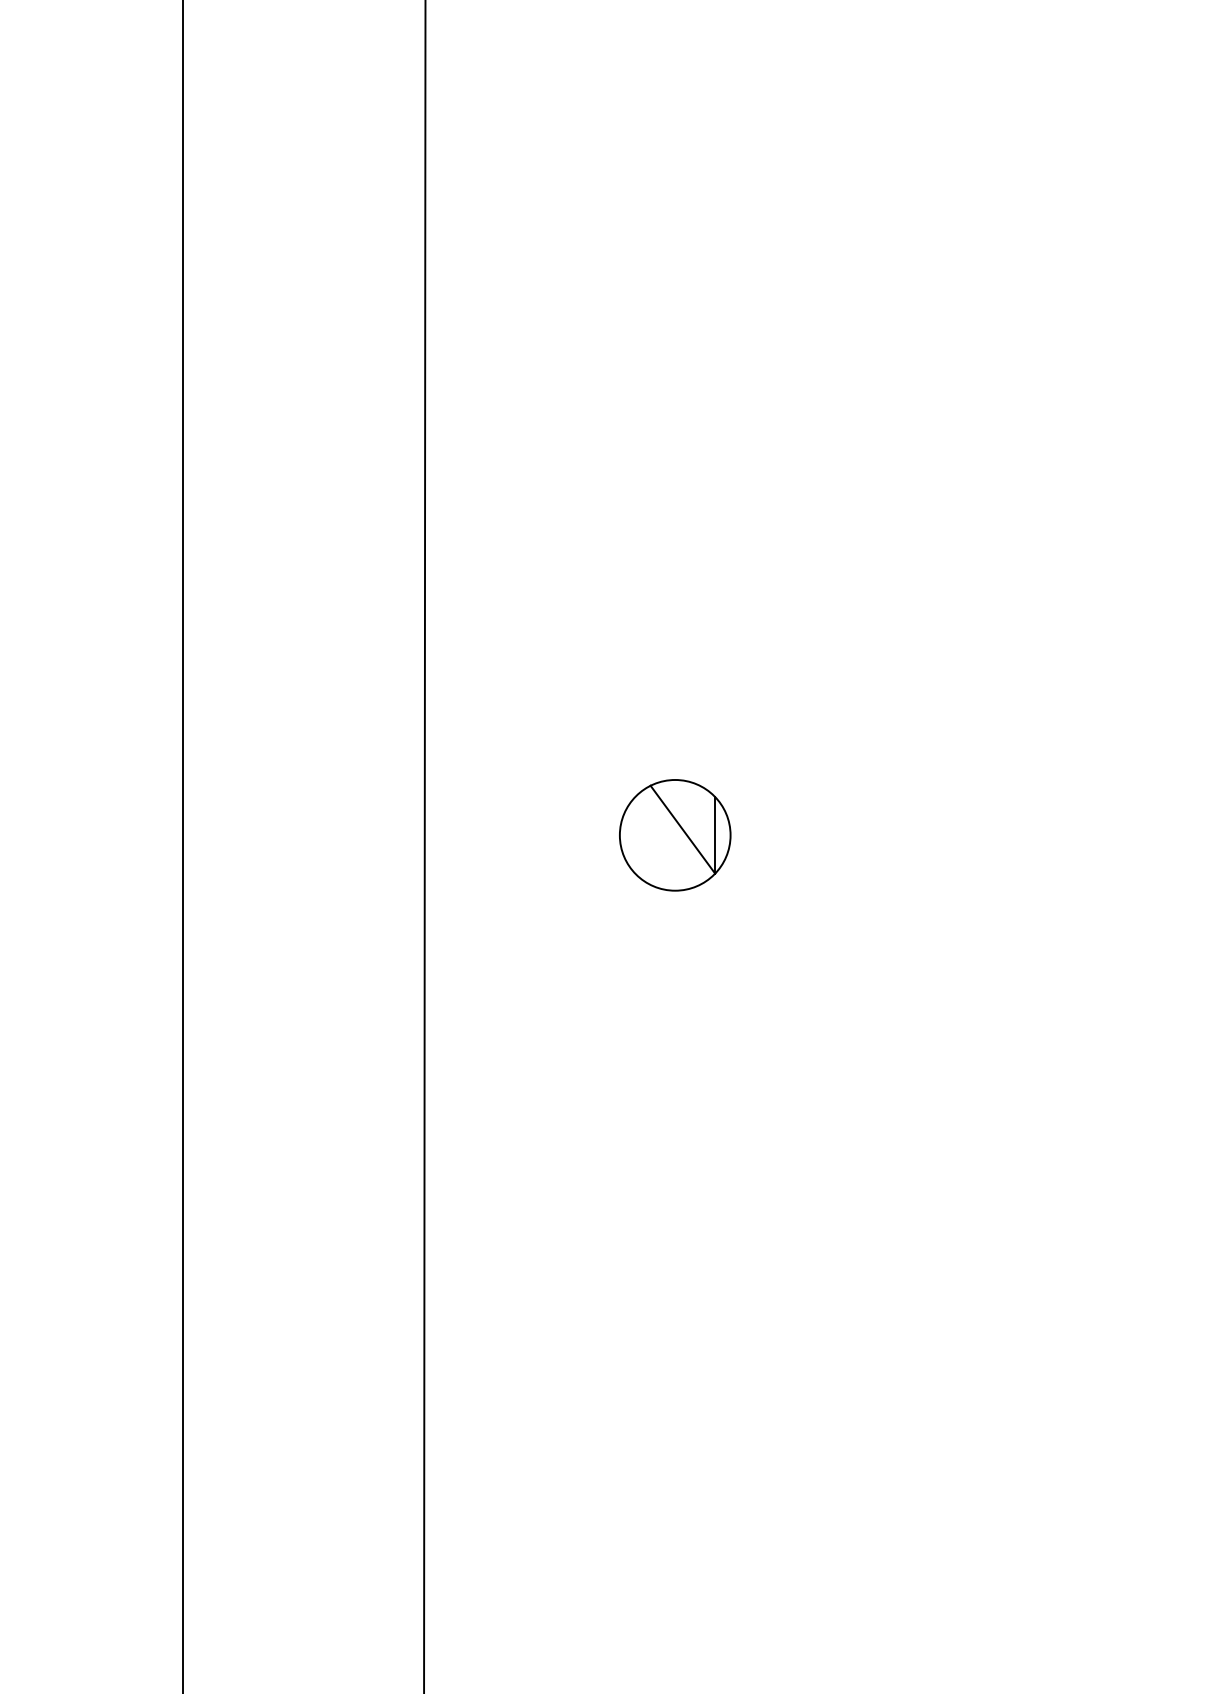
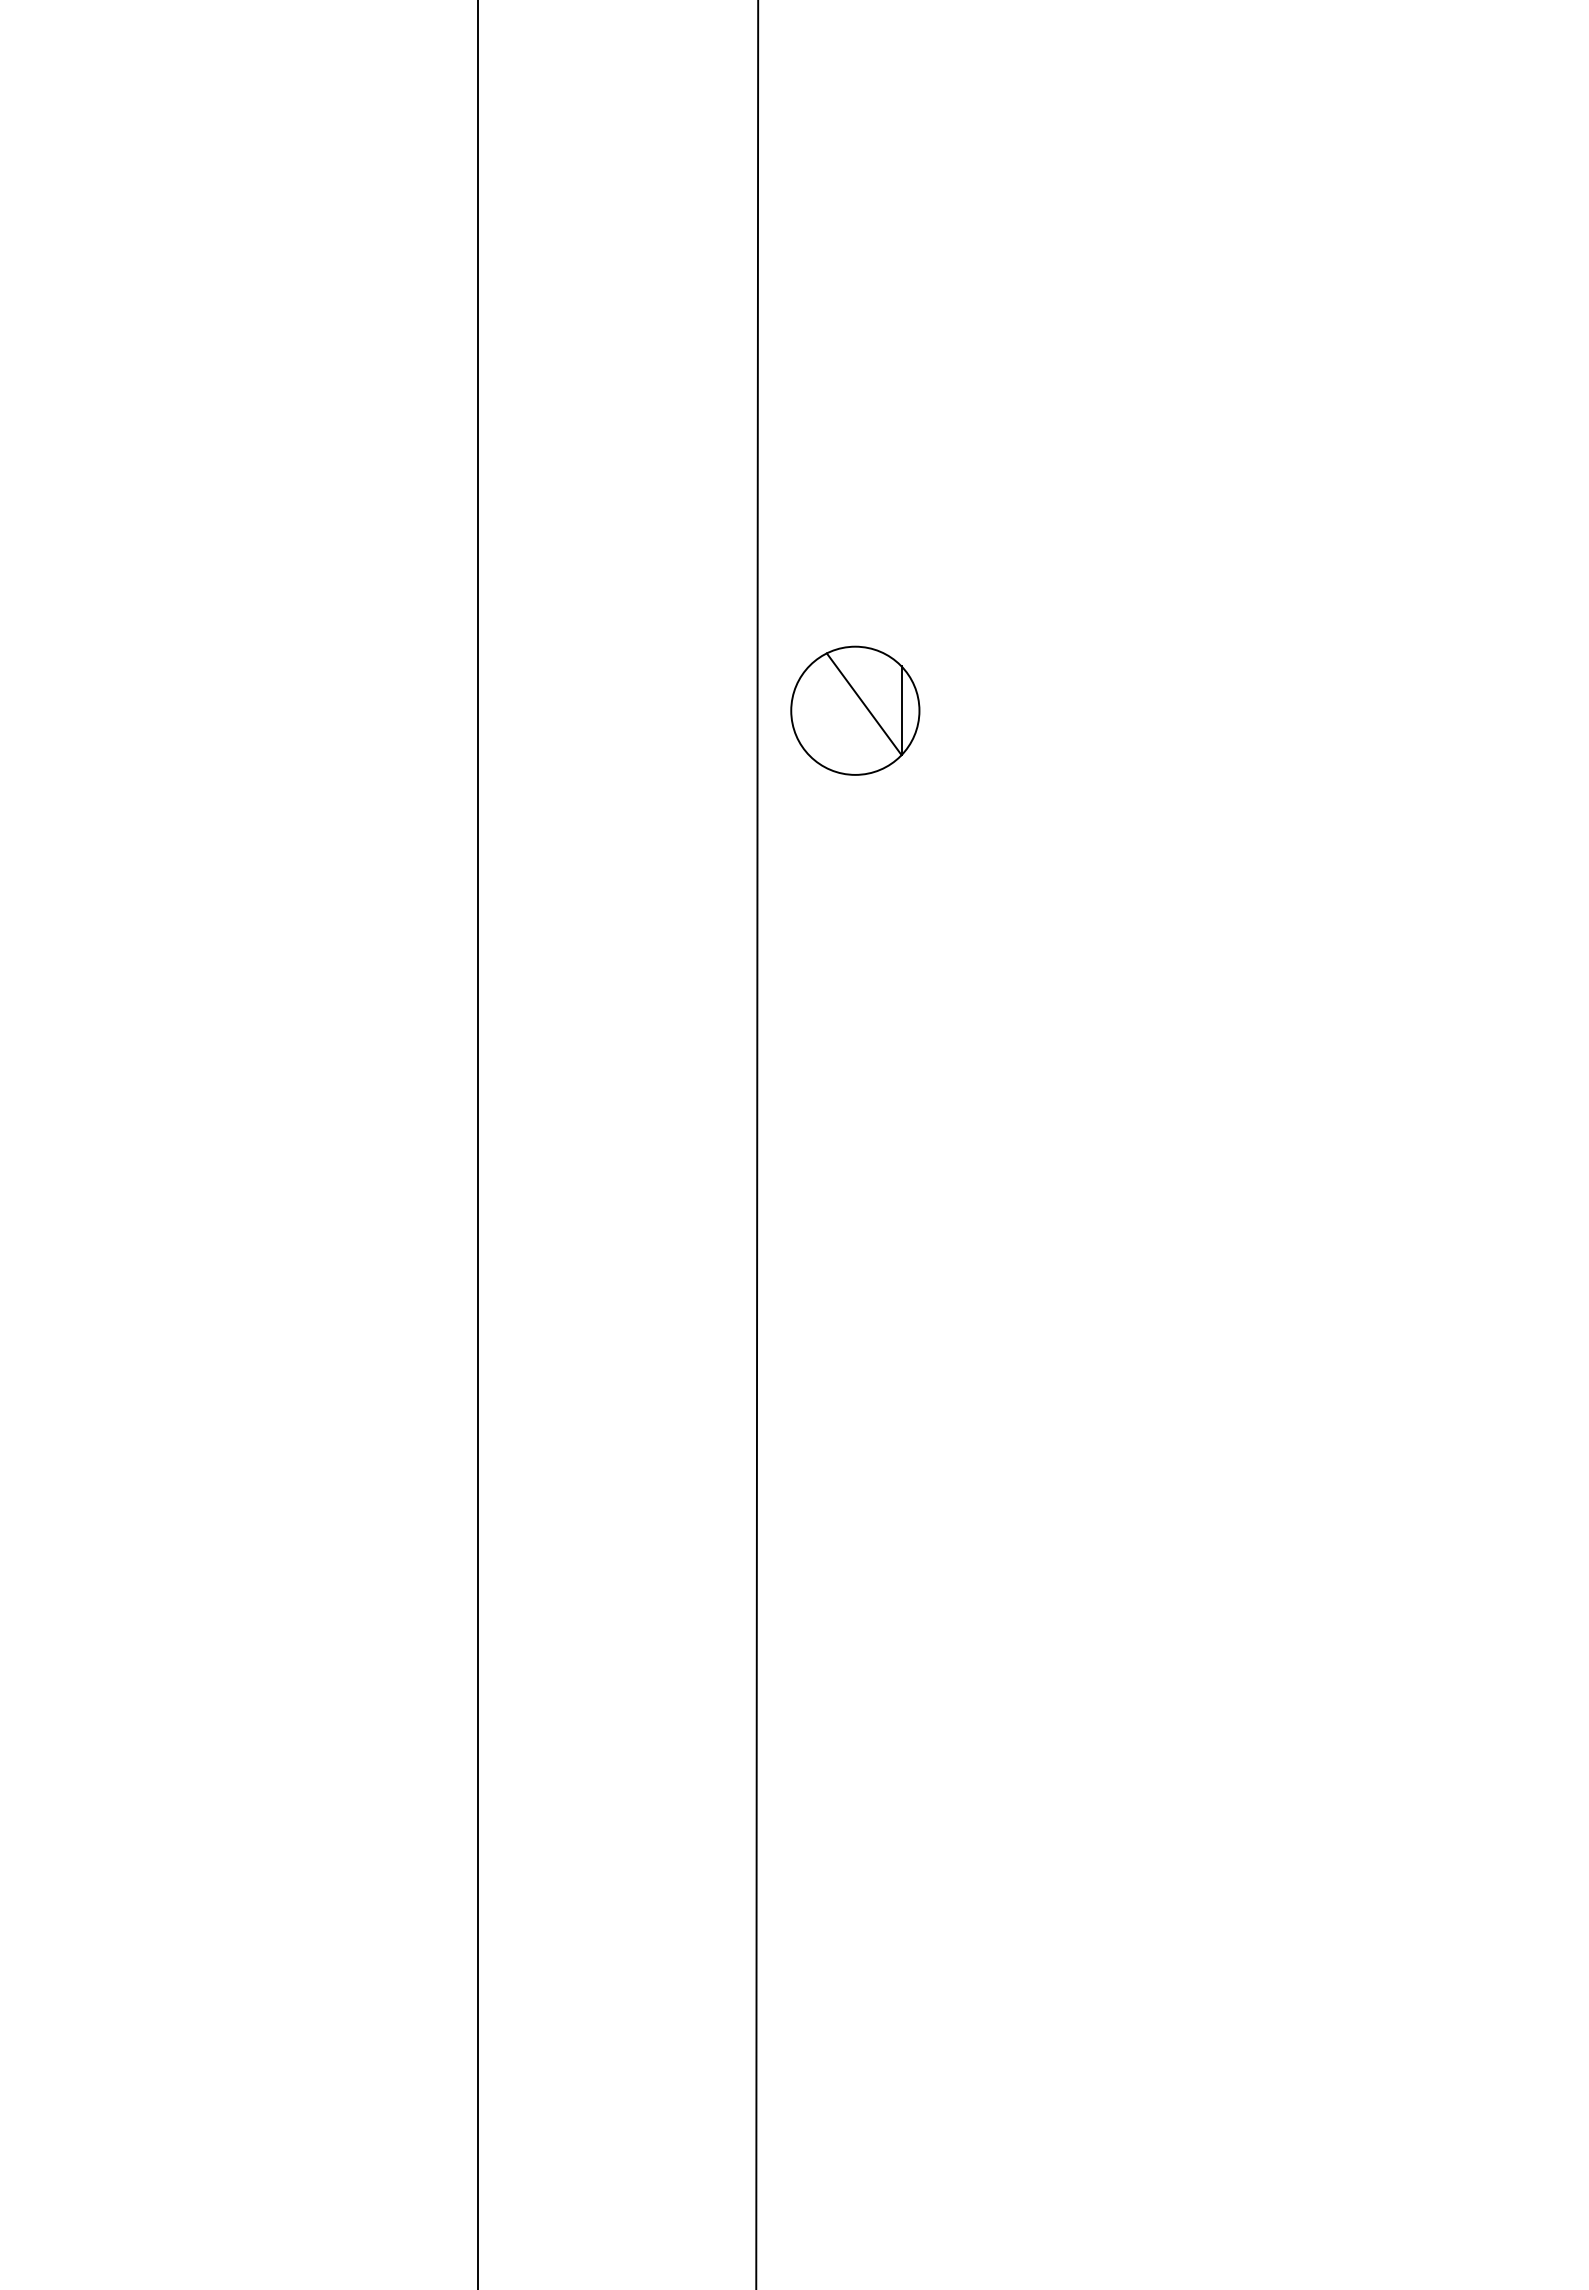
part: (675, 835) -> (855, 710), moved

